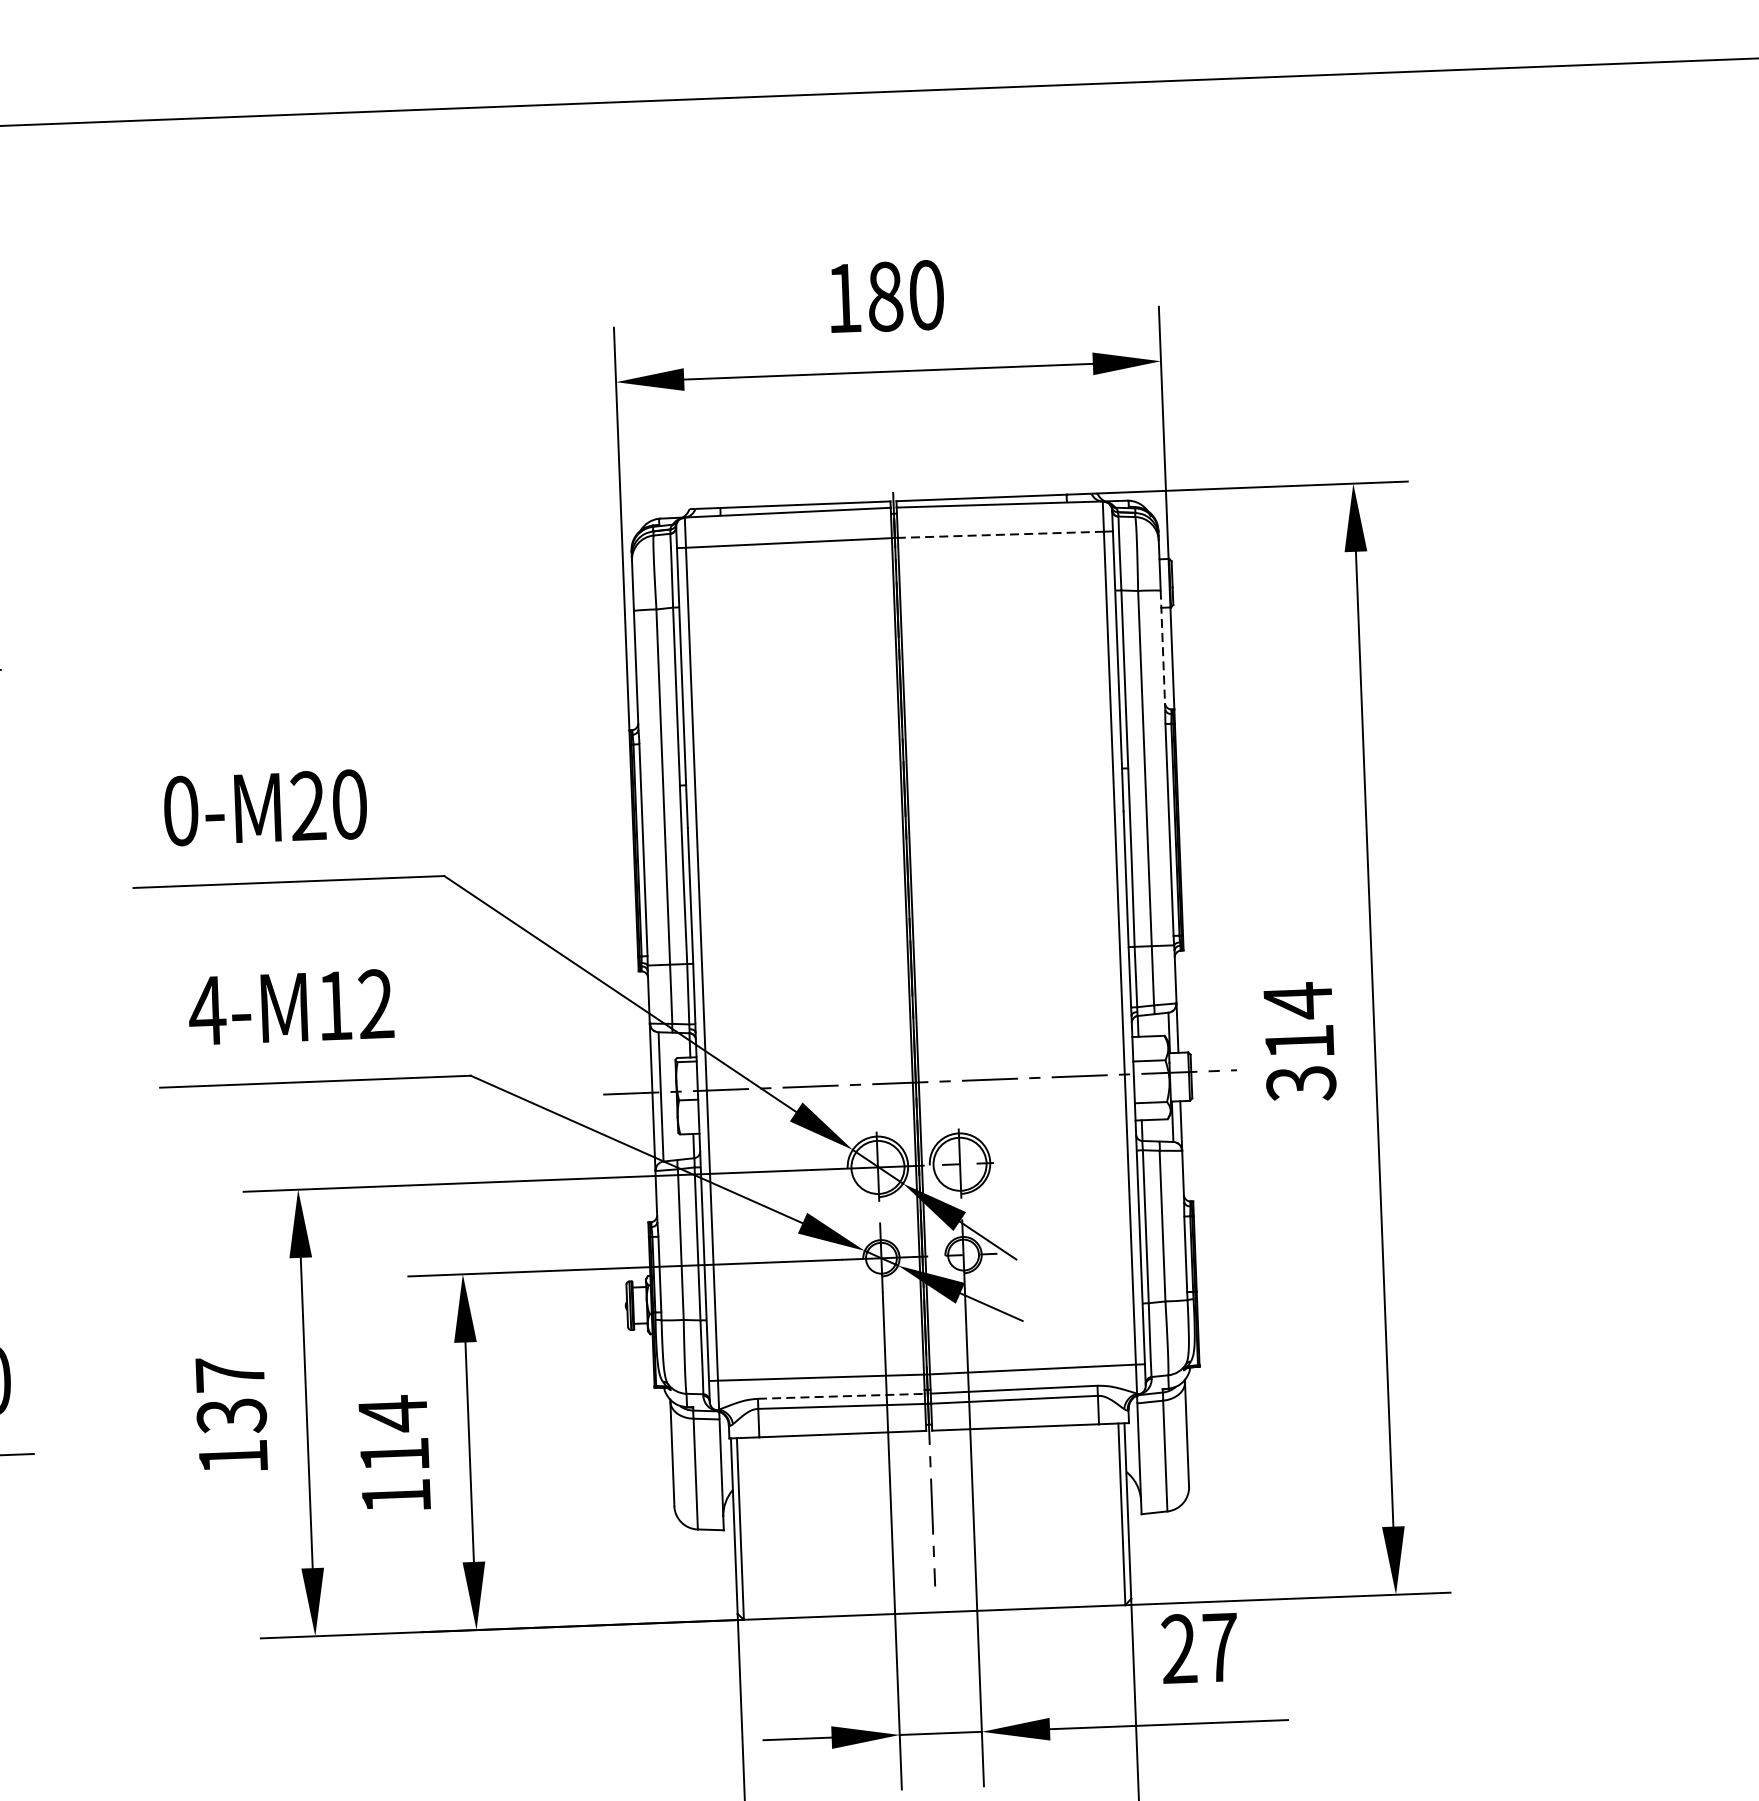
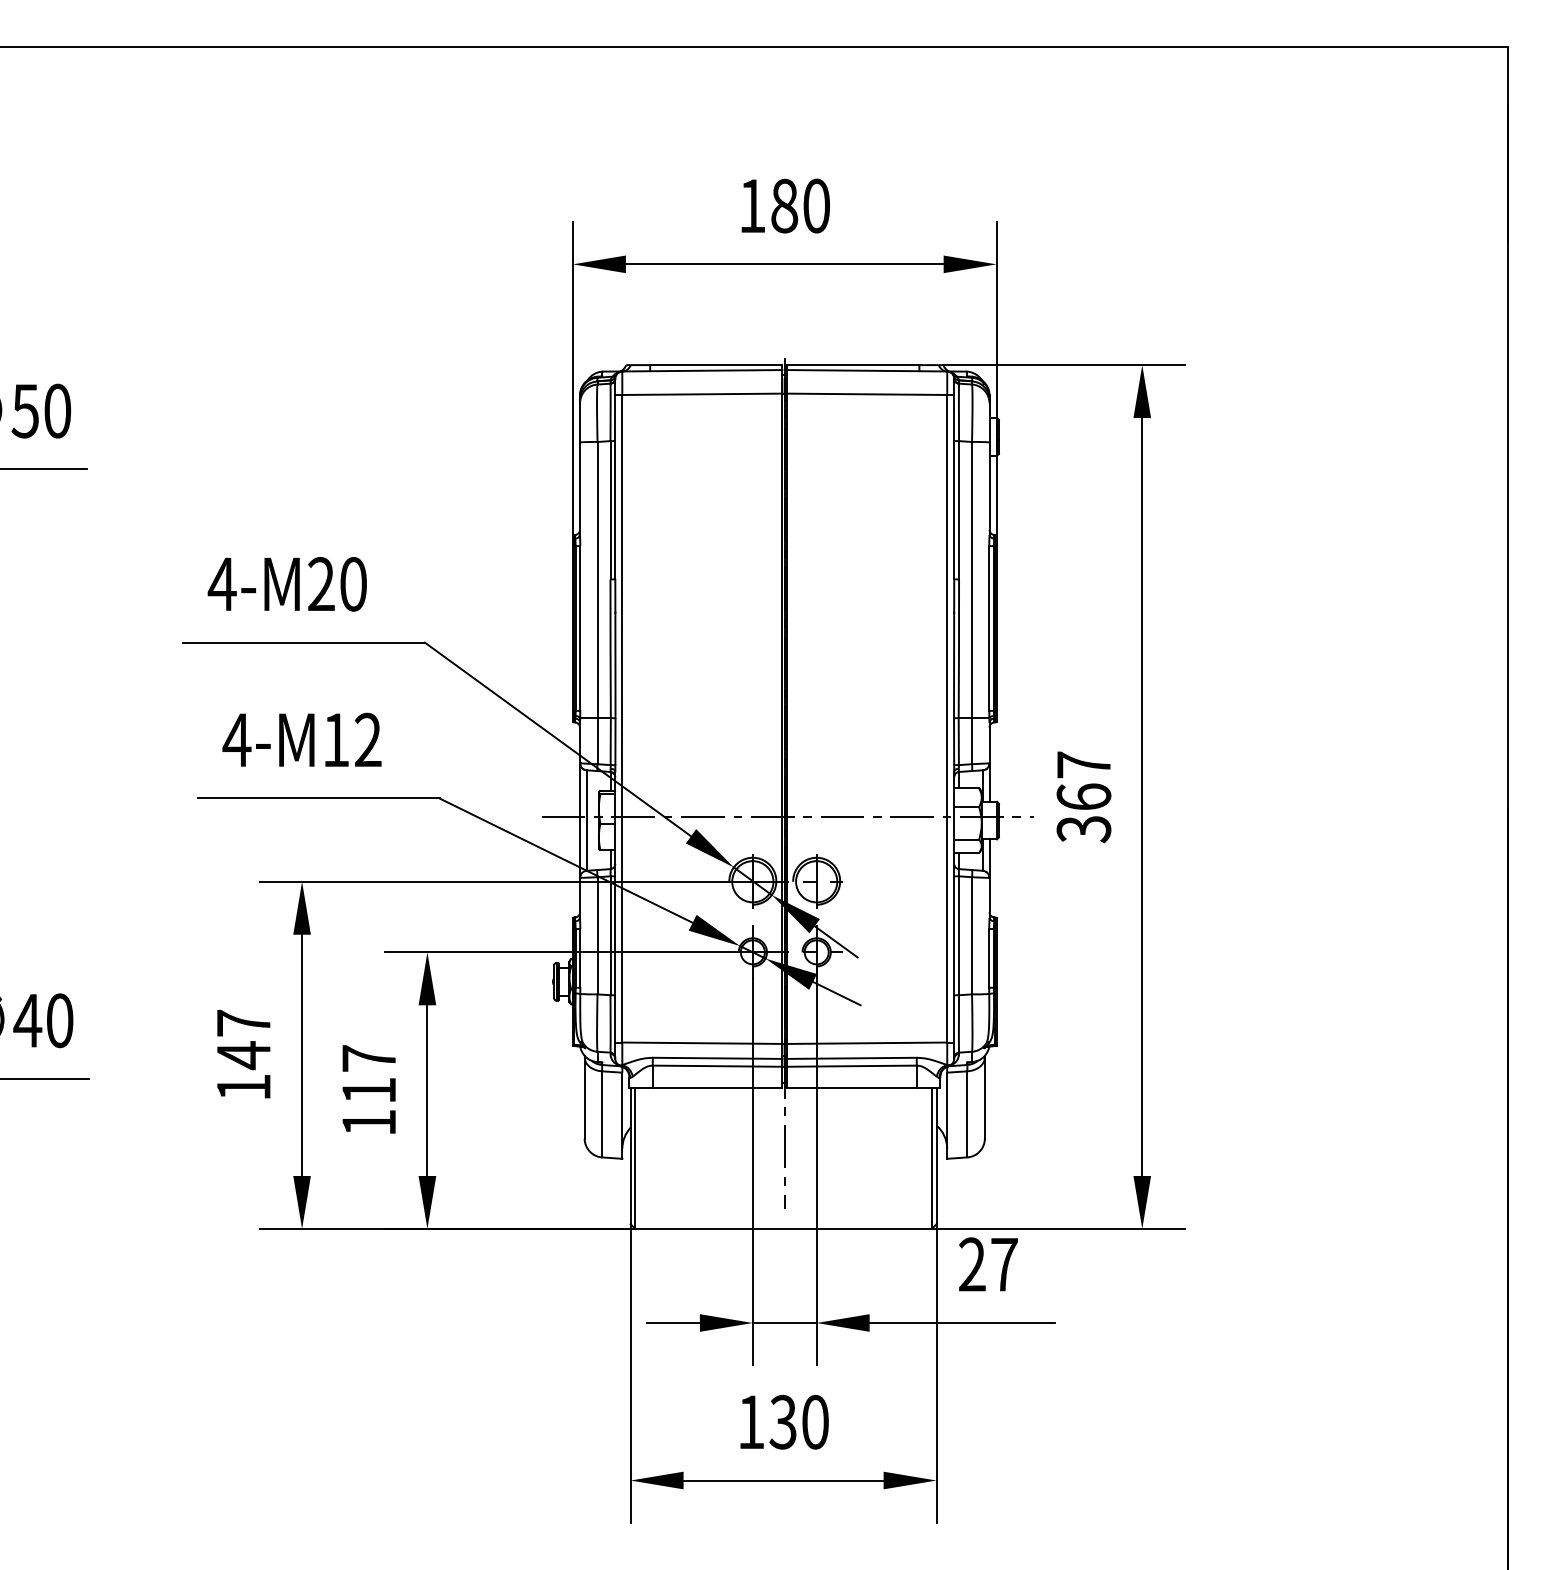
line: (1000, 535) -> (866, 394), dashed -> solid
line: (1162, 651) -> (989, 489), dashed -> solid
text: (179, 811) -> (221, 584), 0-M20 -> 4-M20
text: (1298, 1019) -> (1083, 779), 314 -> 367
line: (841, 1396) -> (717, 1058), dashed -> solid
text: (392, 1413) -> (368, 1058), 114 -> 117
text: (231, 1416) -> (243, 1055), 137 -> 147

